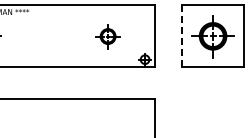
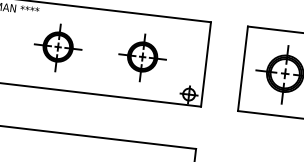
part: (45, 36) -> (57, 47), added
part: (107, 36) -> (141, 57), size x1.43
line: (182, 36) -> (243, 69), dashed -> solid

